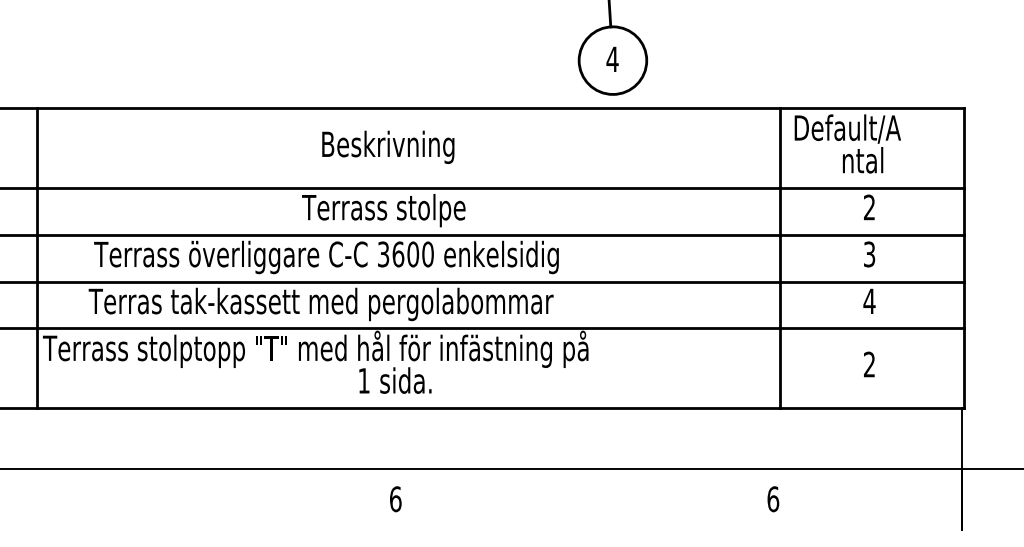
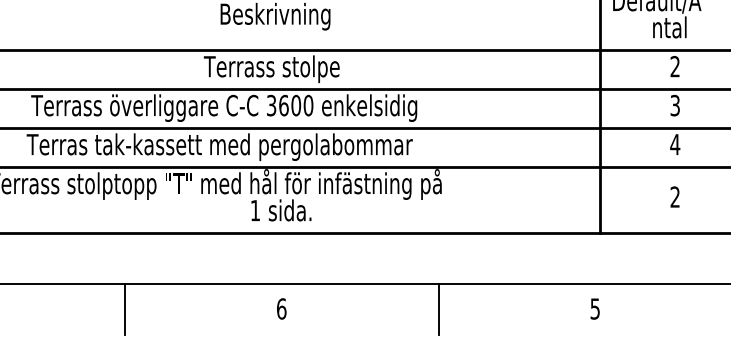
line: (207, 499) -> (125, 309), added
line: (584, 499) -> (438, 309), added
text: (773, 499) -> (595, 309), 6 -> 5

